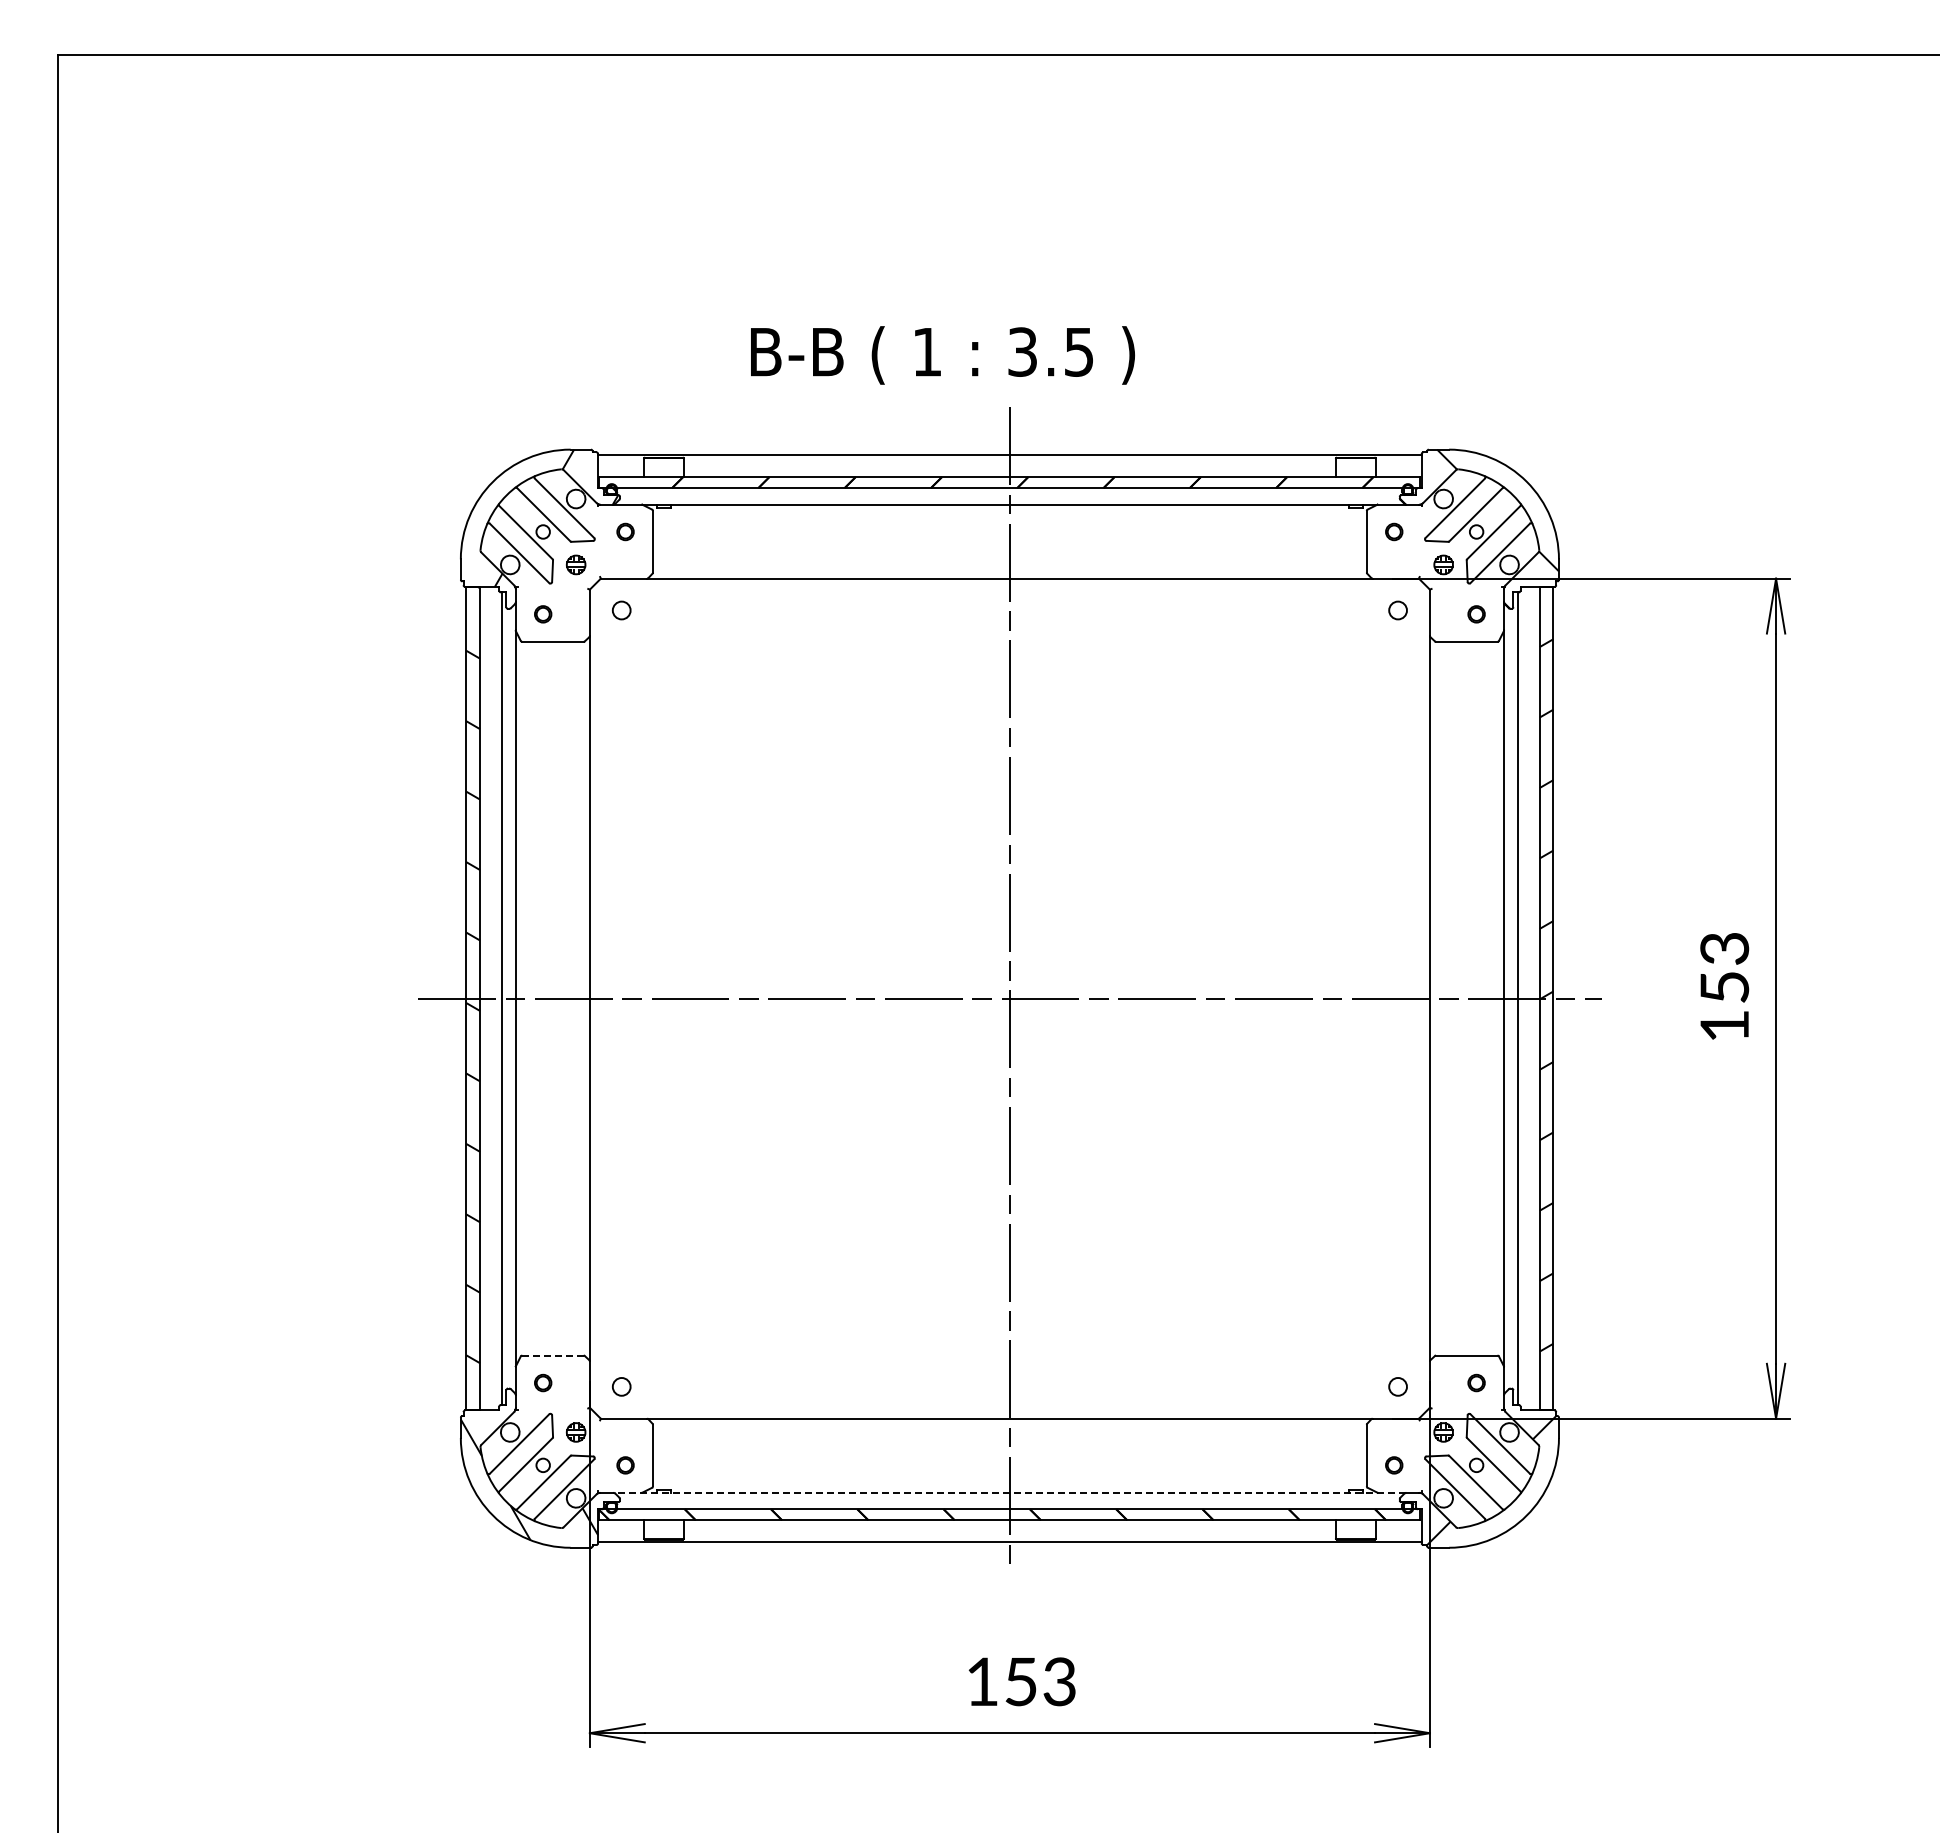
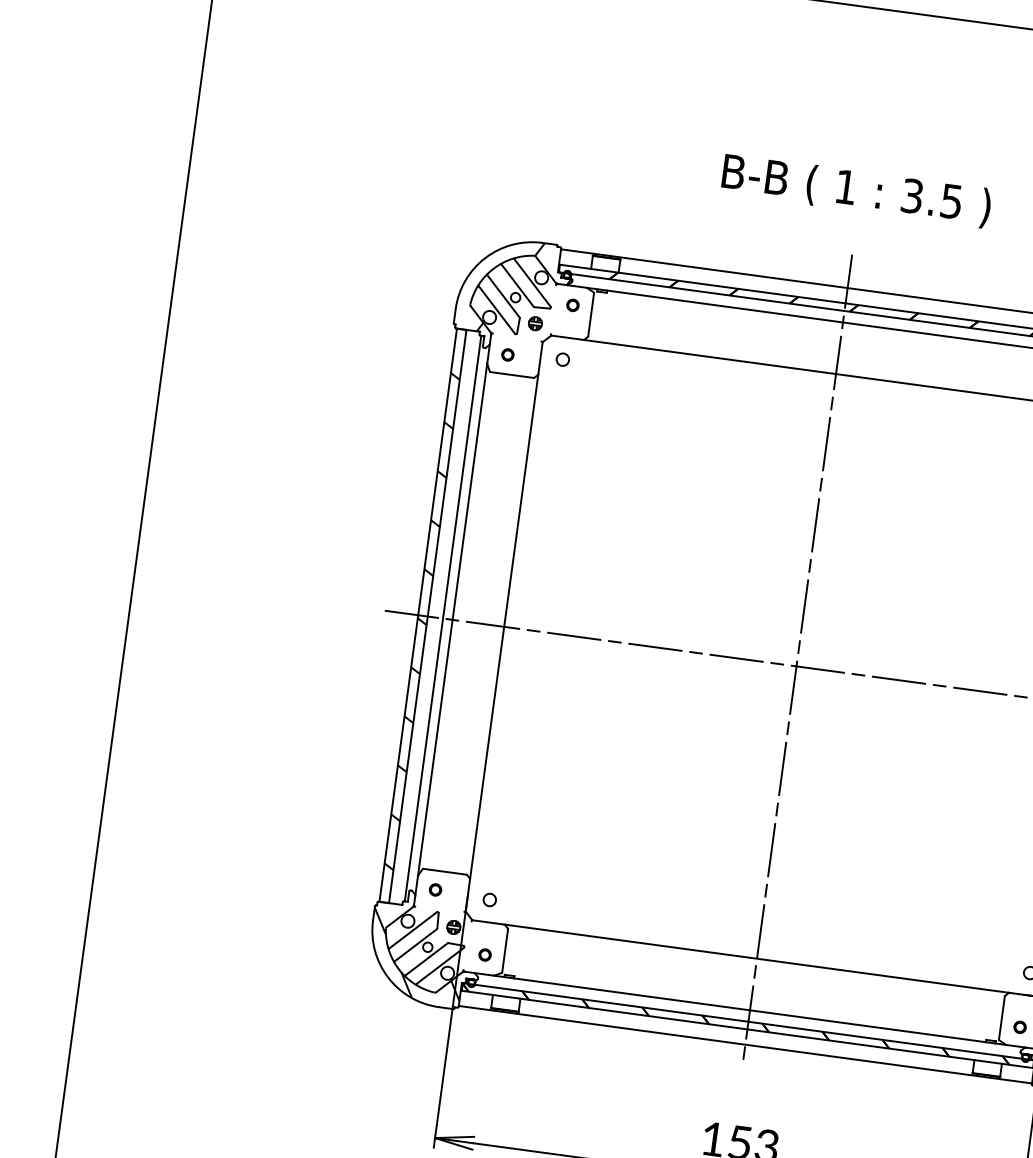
text: (942, 355) -> (856, 190), moved
line: (552, 1355) -> (444, 871), dashed -> solid
line: (1009, 1492) -> (749, 1010), dashed -> solid

